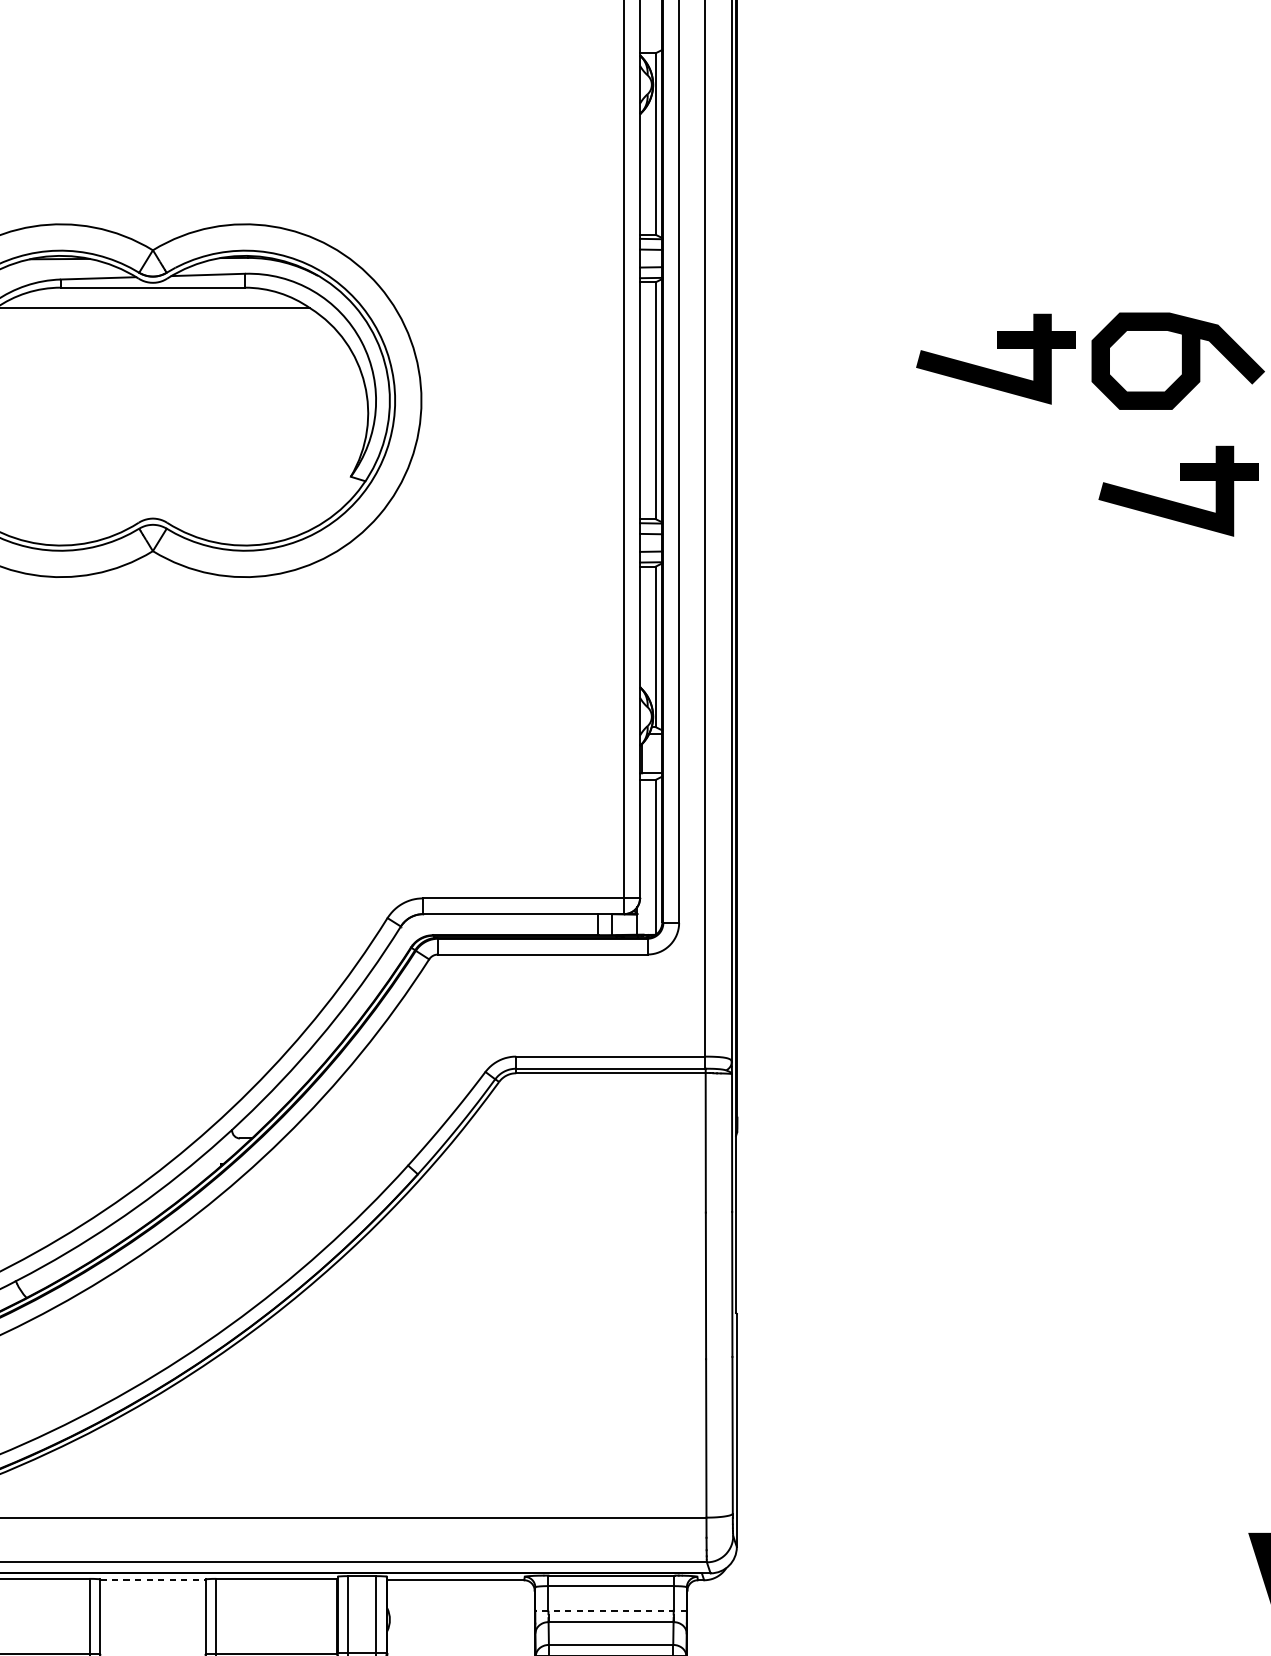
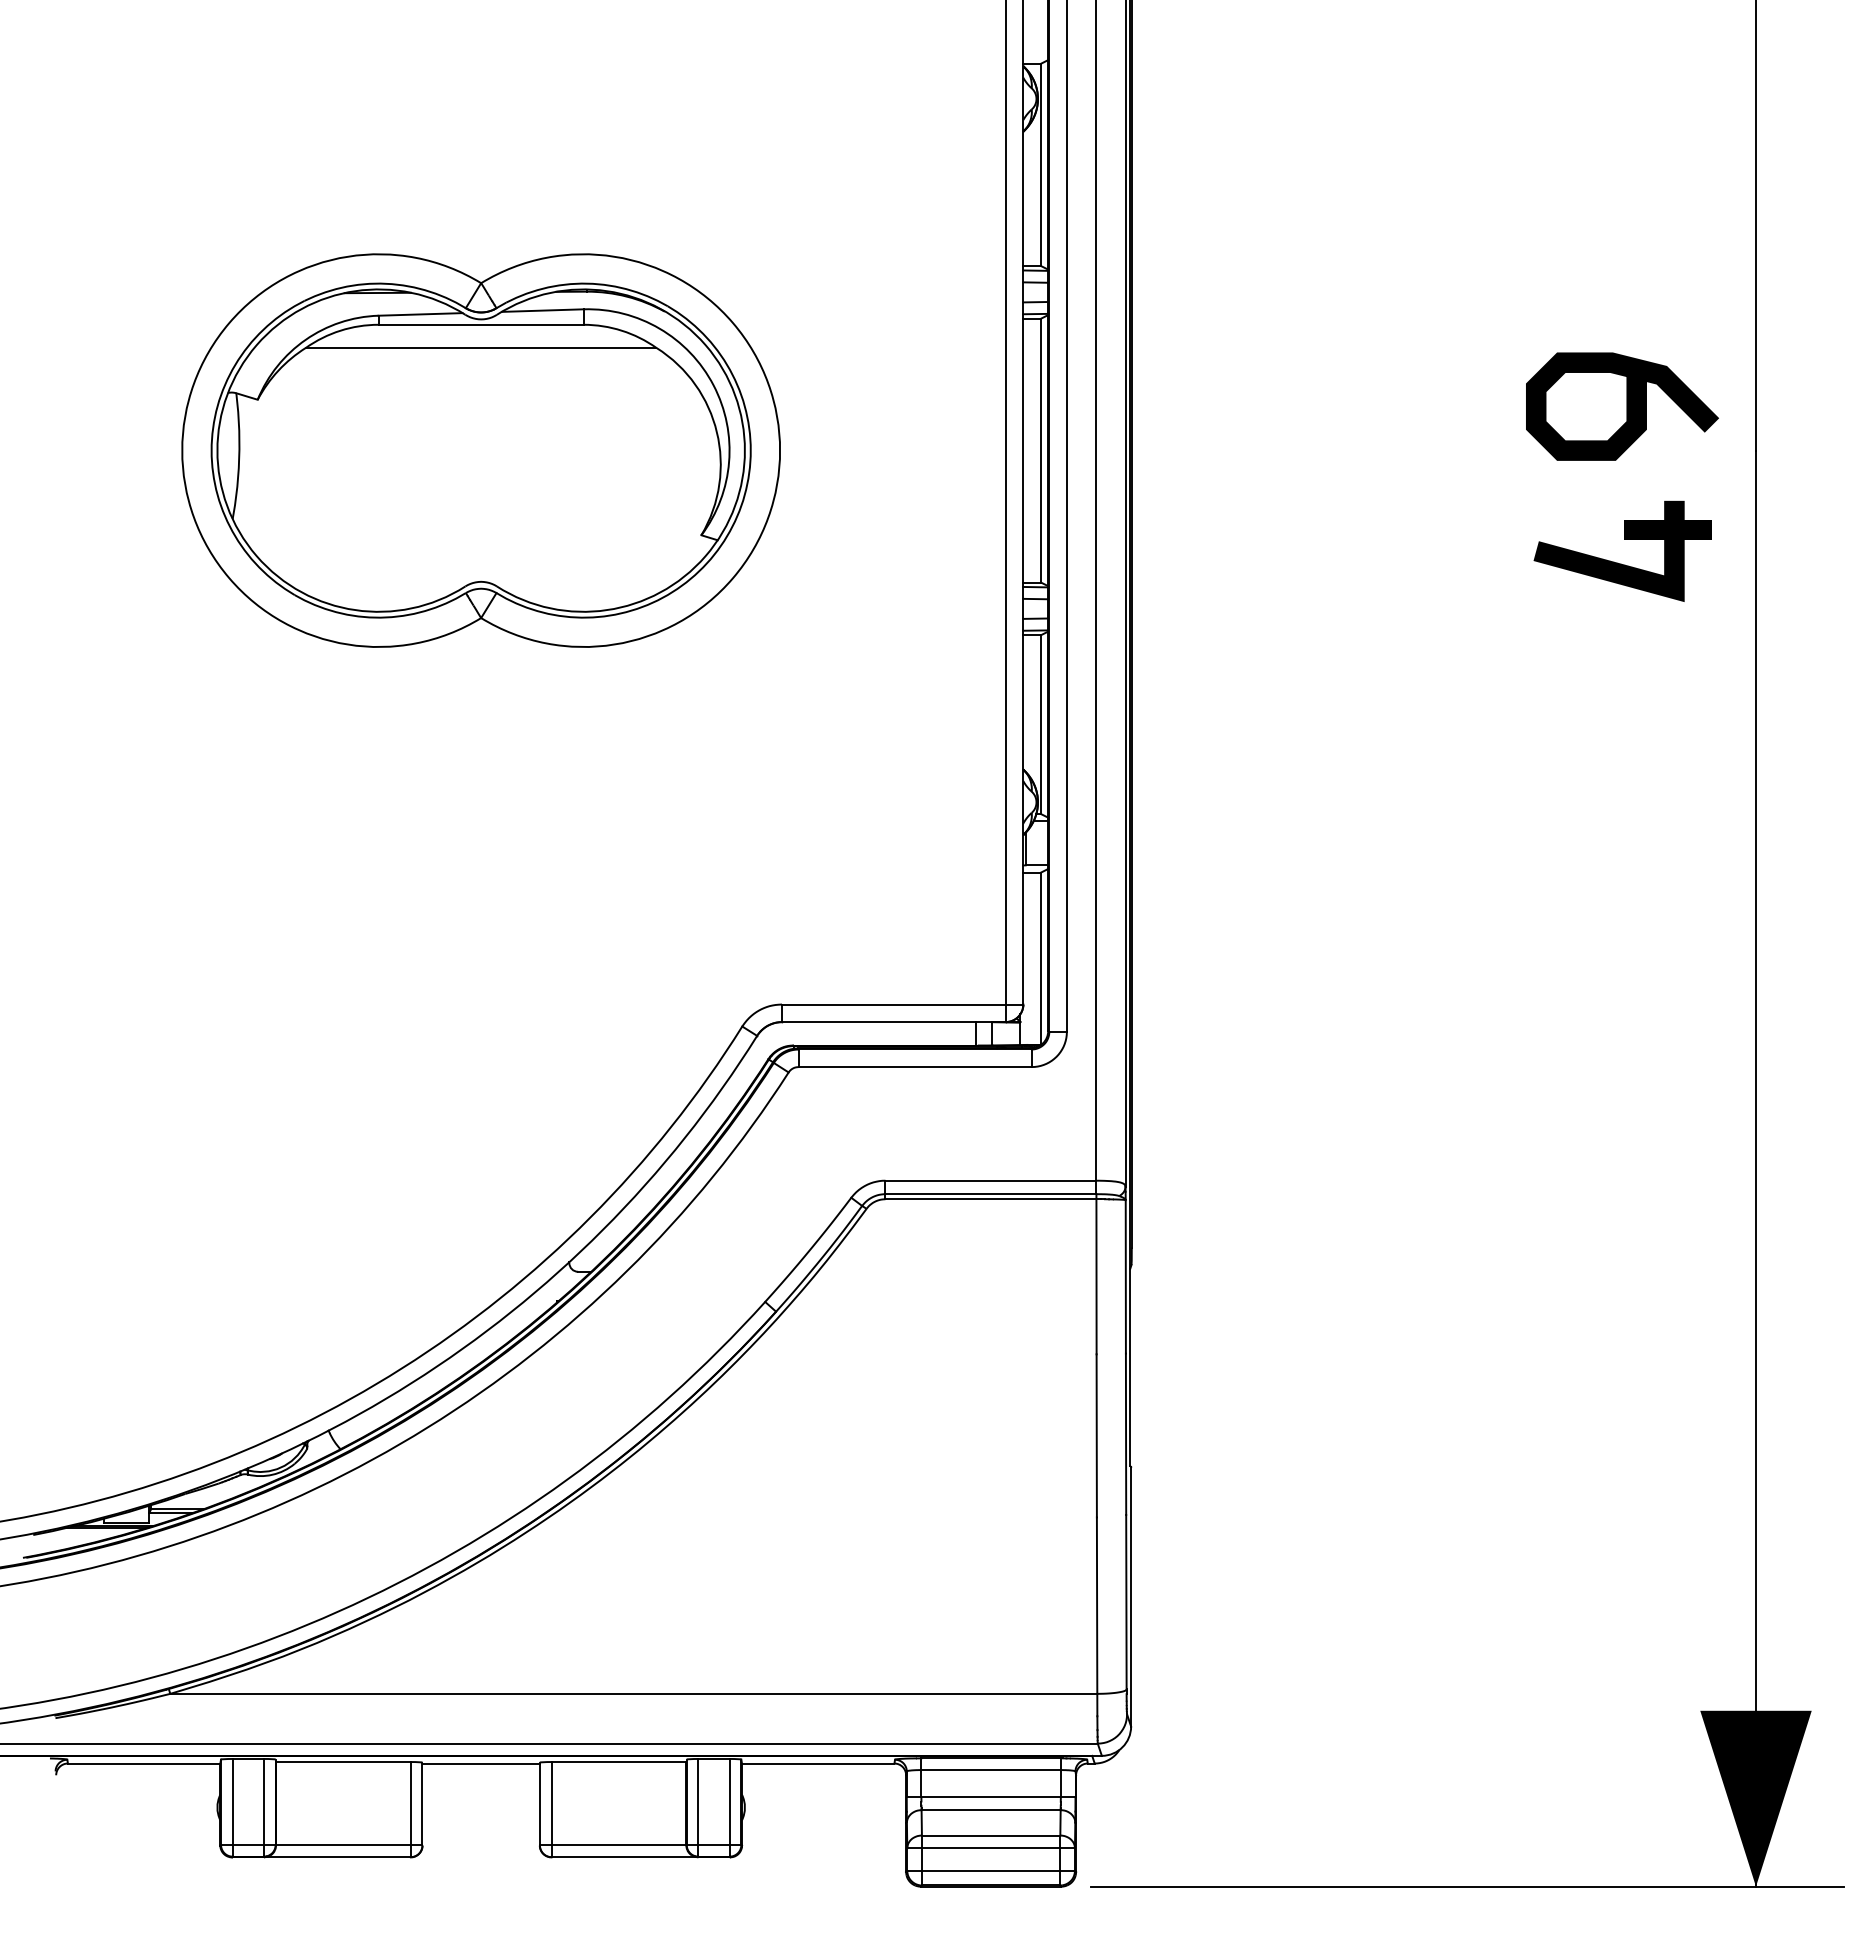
part: (997, 348) -> (1421, 392), removed
line: (153, 1580) -> (481, 1763), dashed -> solid
line: (610, 1610) -> (990, 1797), dashed -> solid

